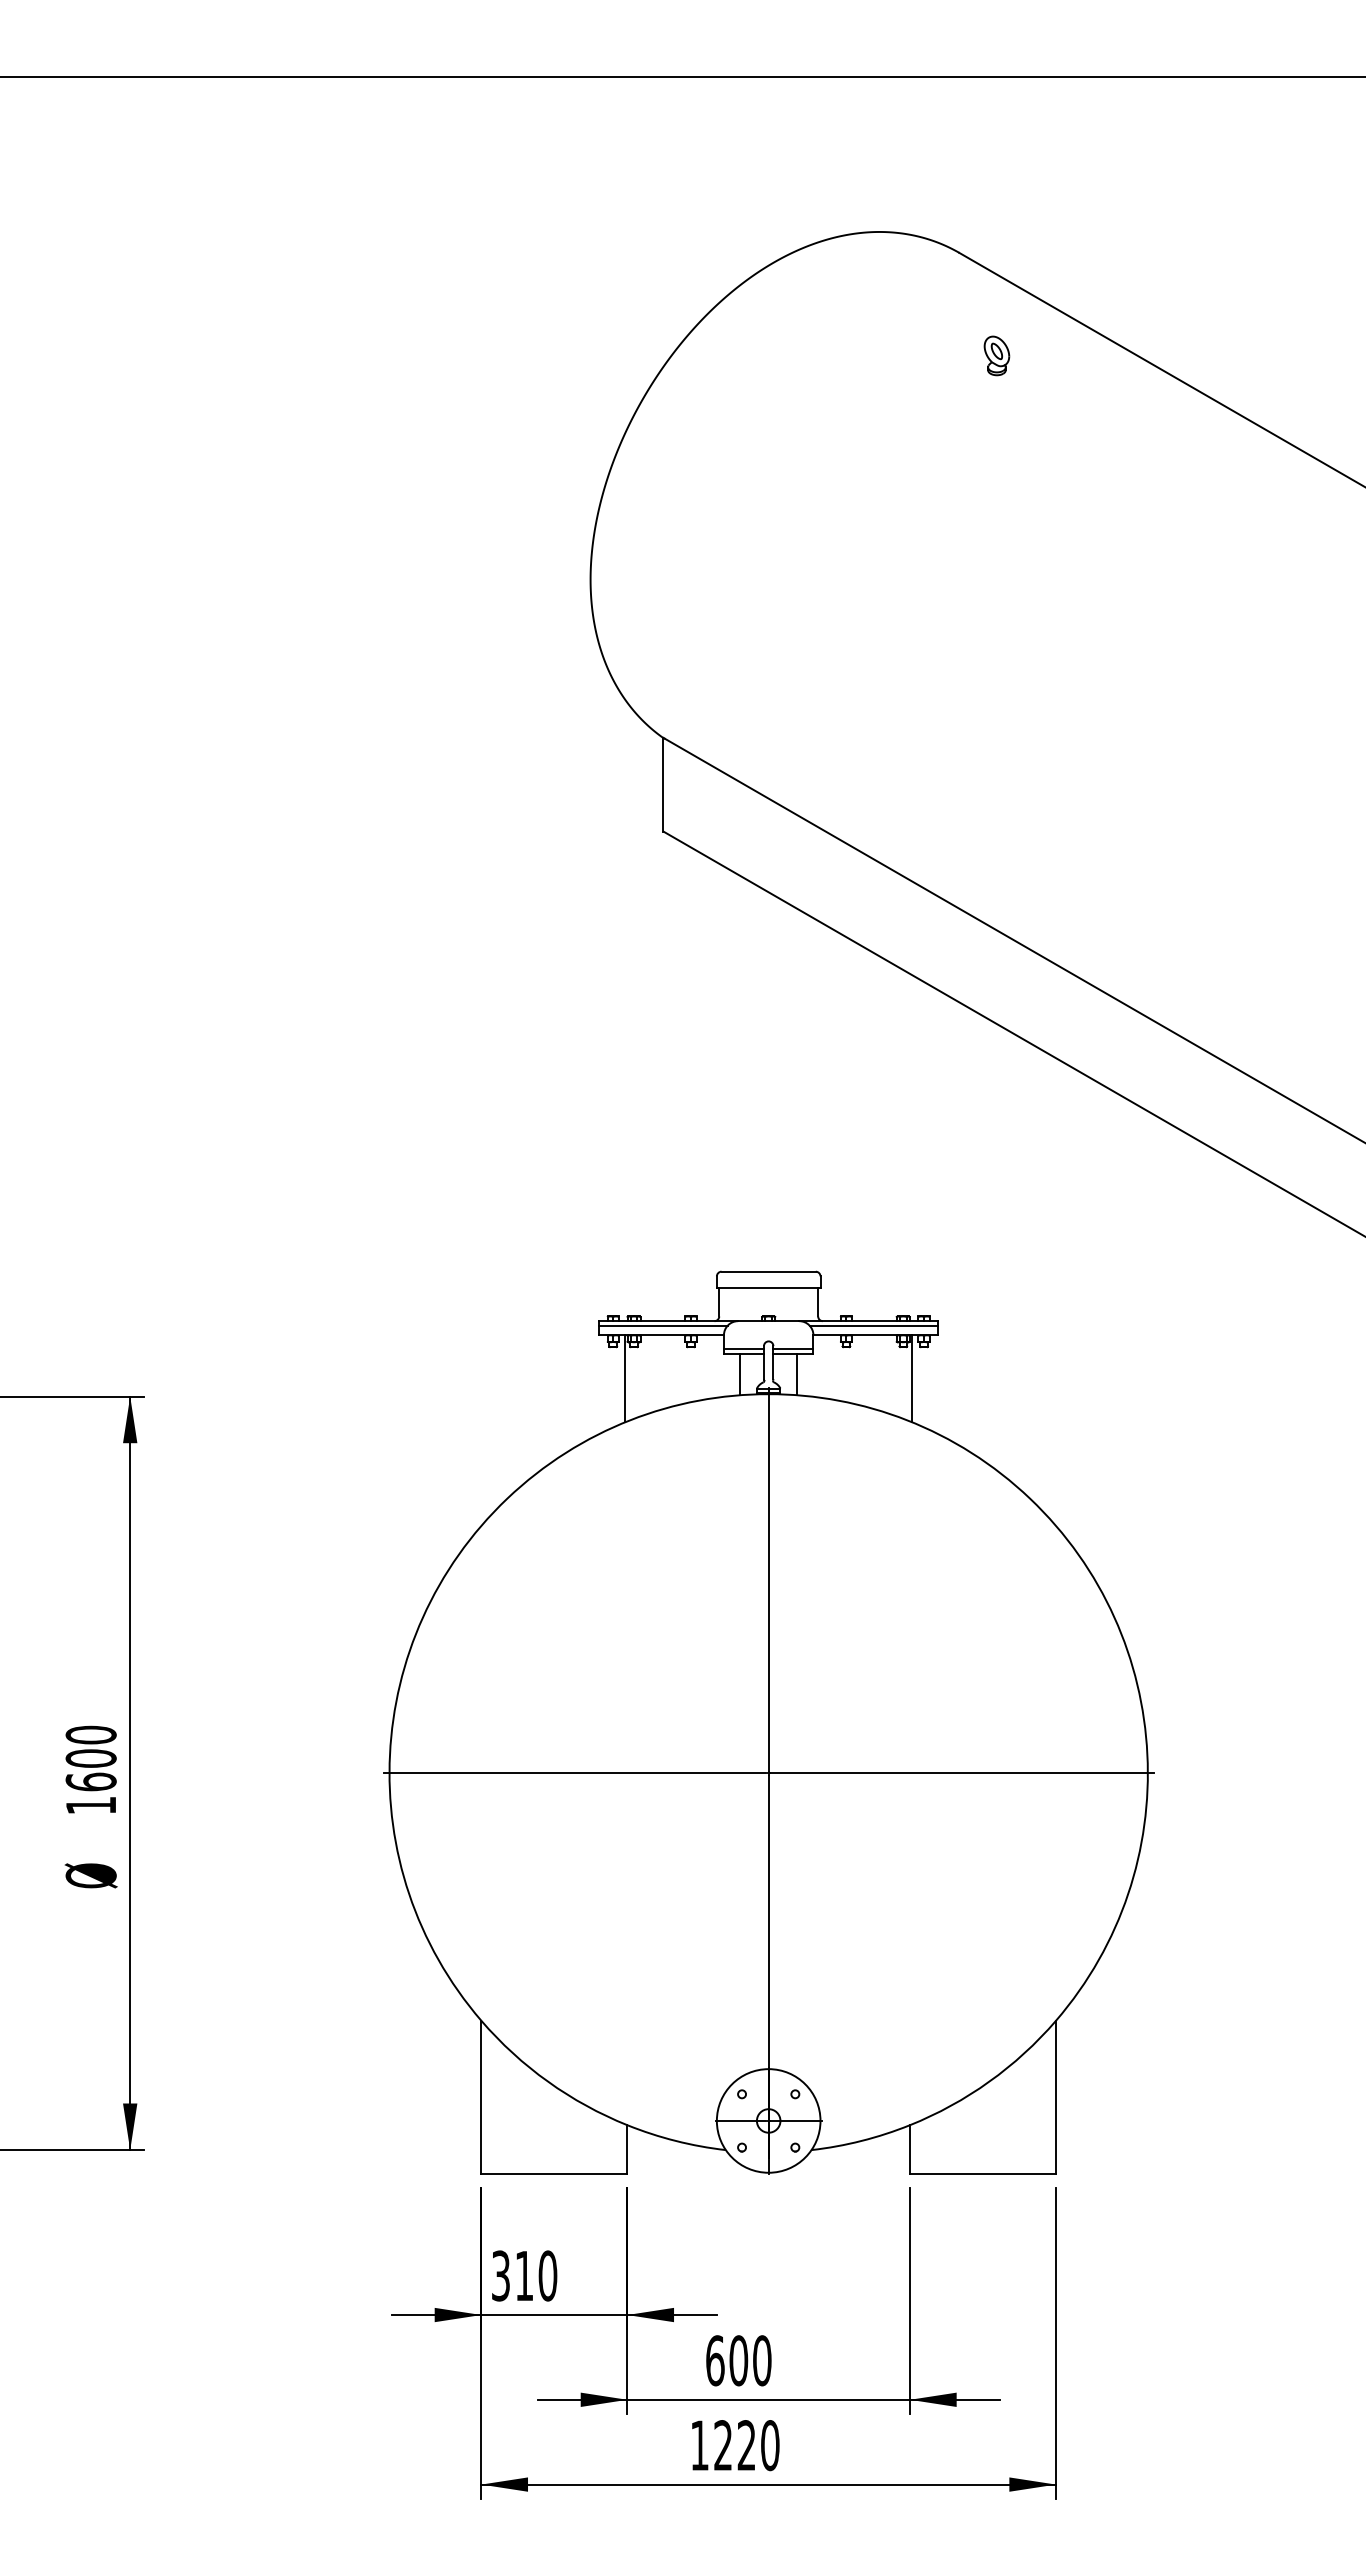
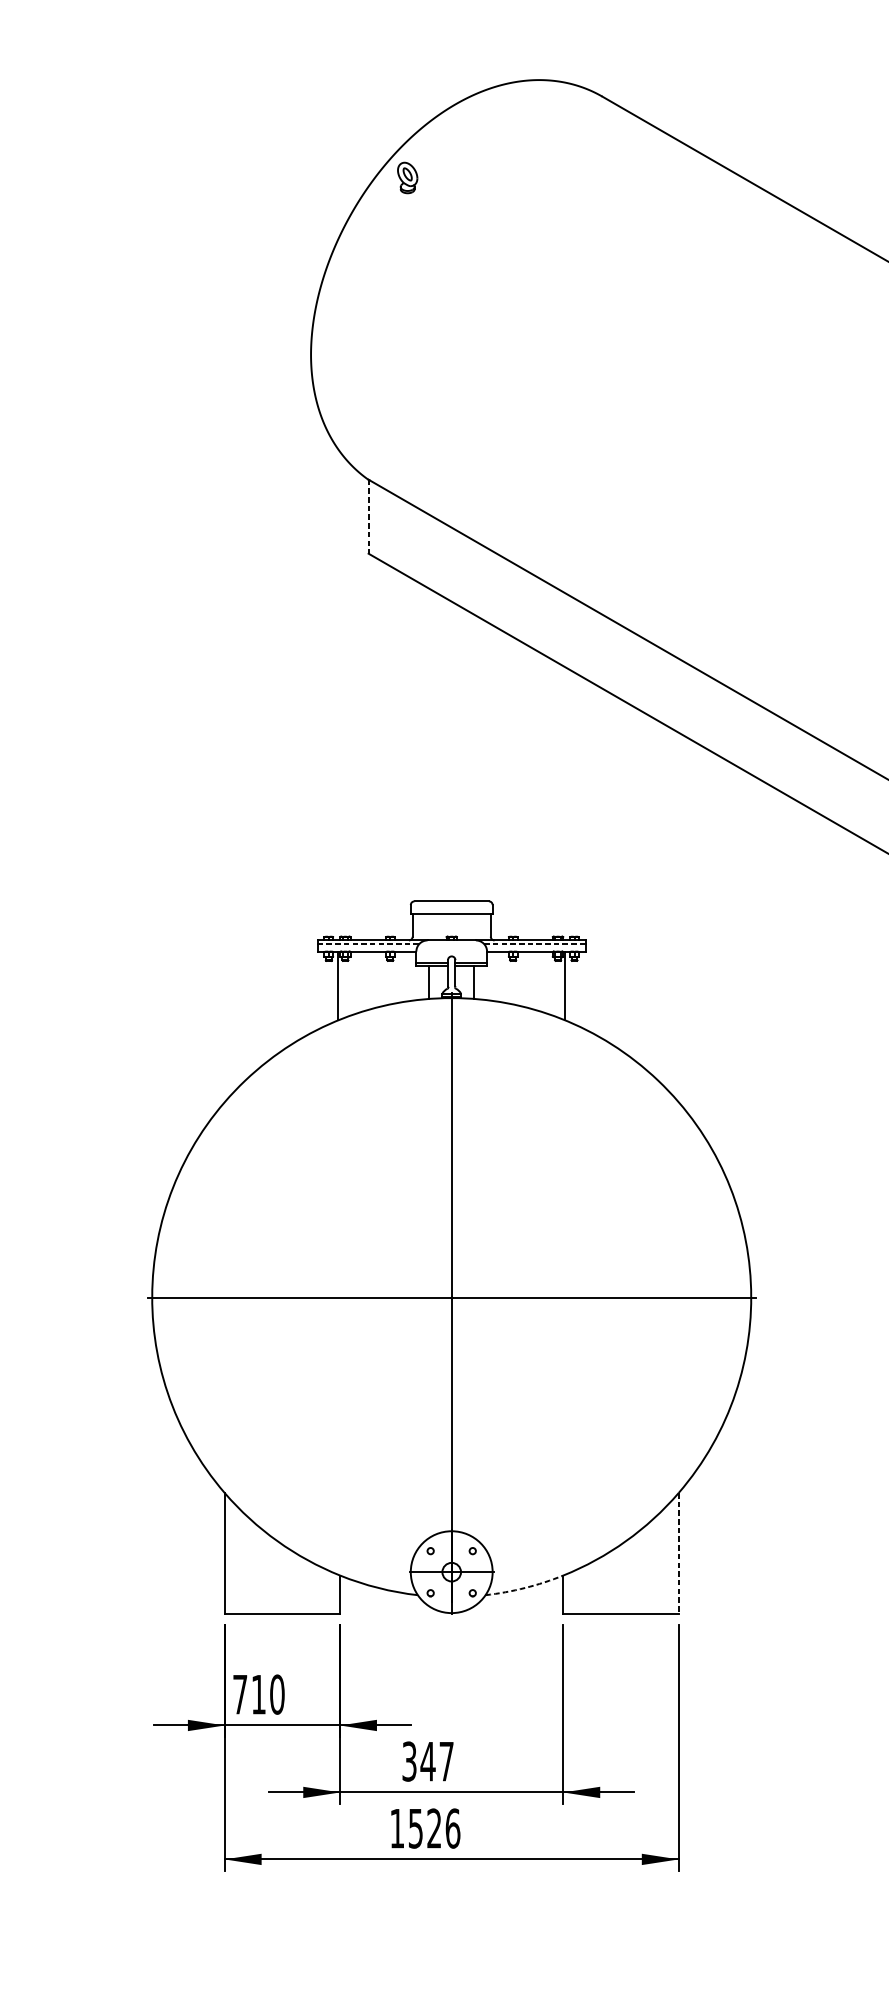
part: (996, 355) -> (407, 177), moved
line: (663, 784) -> (368, 516), solid -> dashed
line: (663, 1325) -> (368, 943), solid -> dashed
line: (874, 1325) -> (535, 943), solid -> dashed
line: (1056, 2097) -> (679, 1553), solid -> dashed
arc: (861, 2140) -> (525, 1587), solid -> dashed
text: (500, 2275) -> (239, 1694), 310 -> 710
text: (738, 2360) -> (427, 1761), 600 -> 347
text: (746, 2445) -> (434, 1828), 1220 -> 1526

